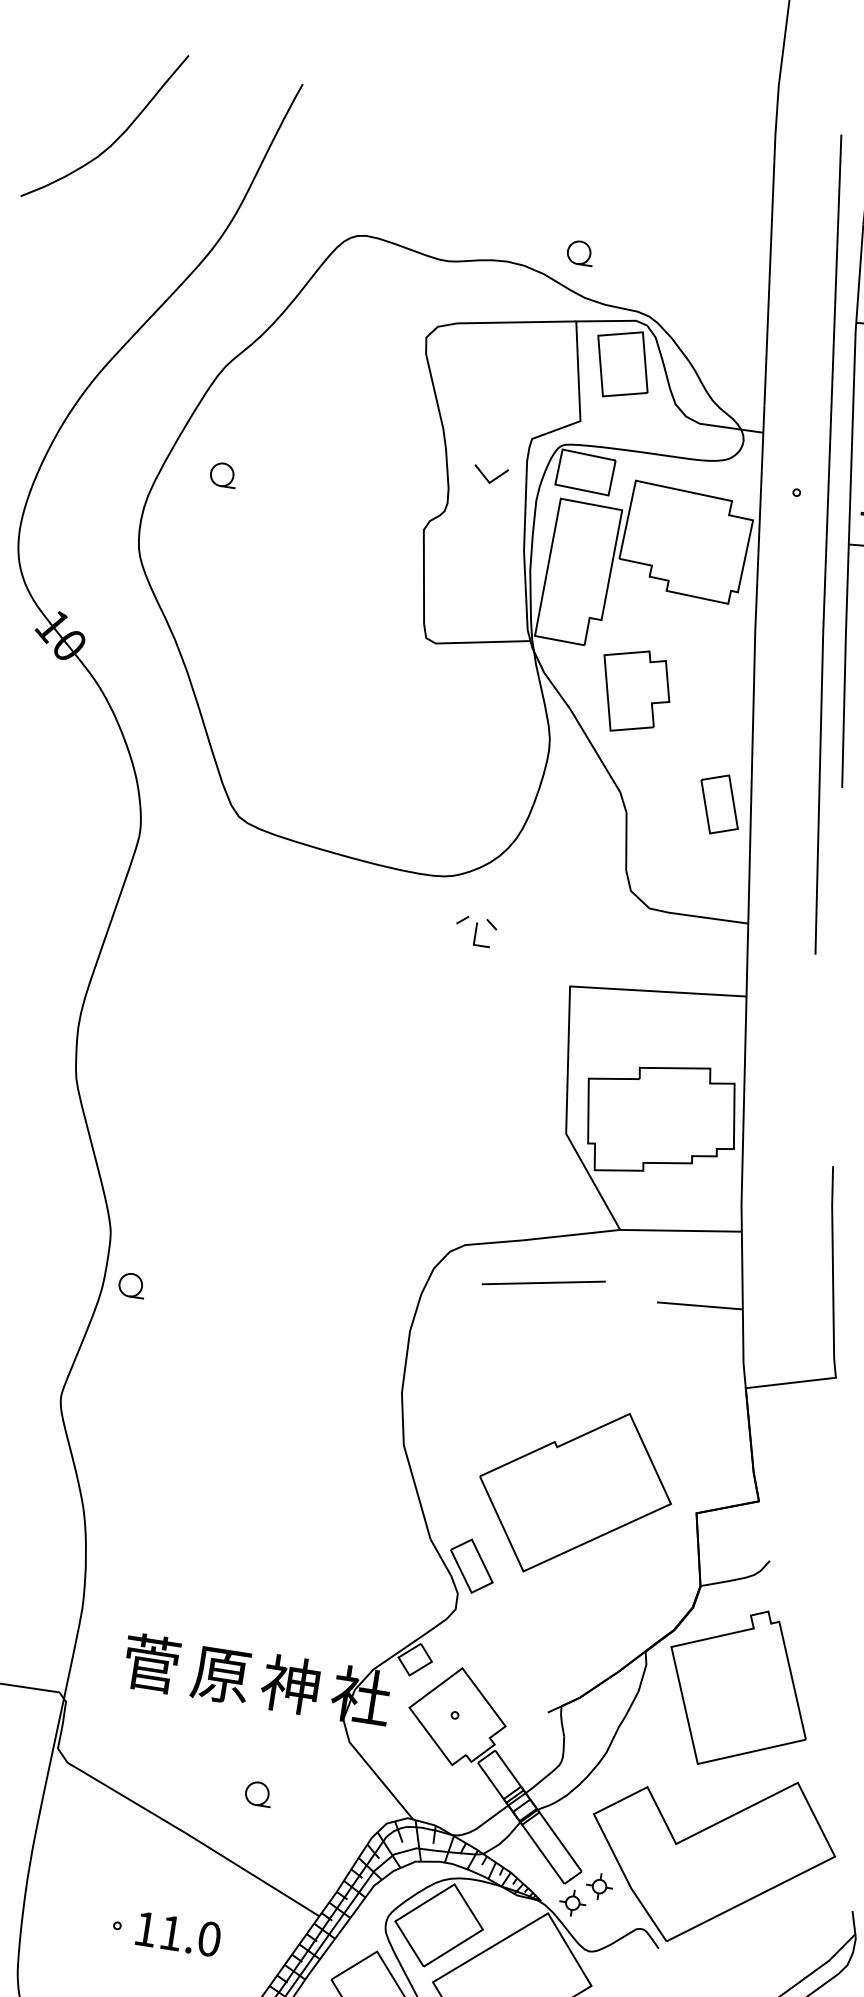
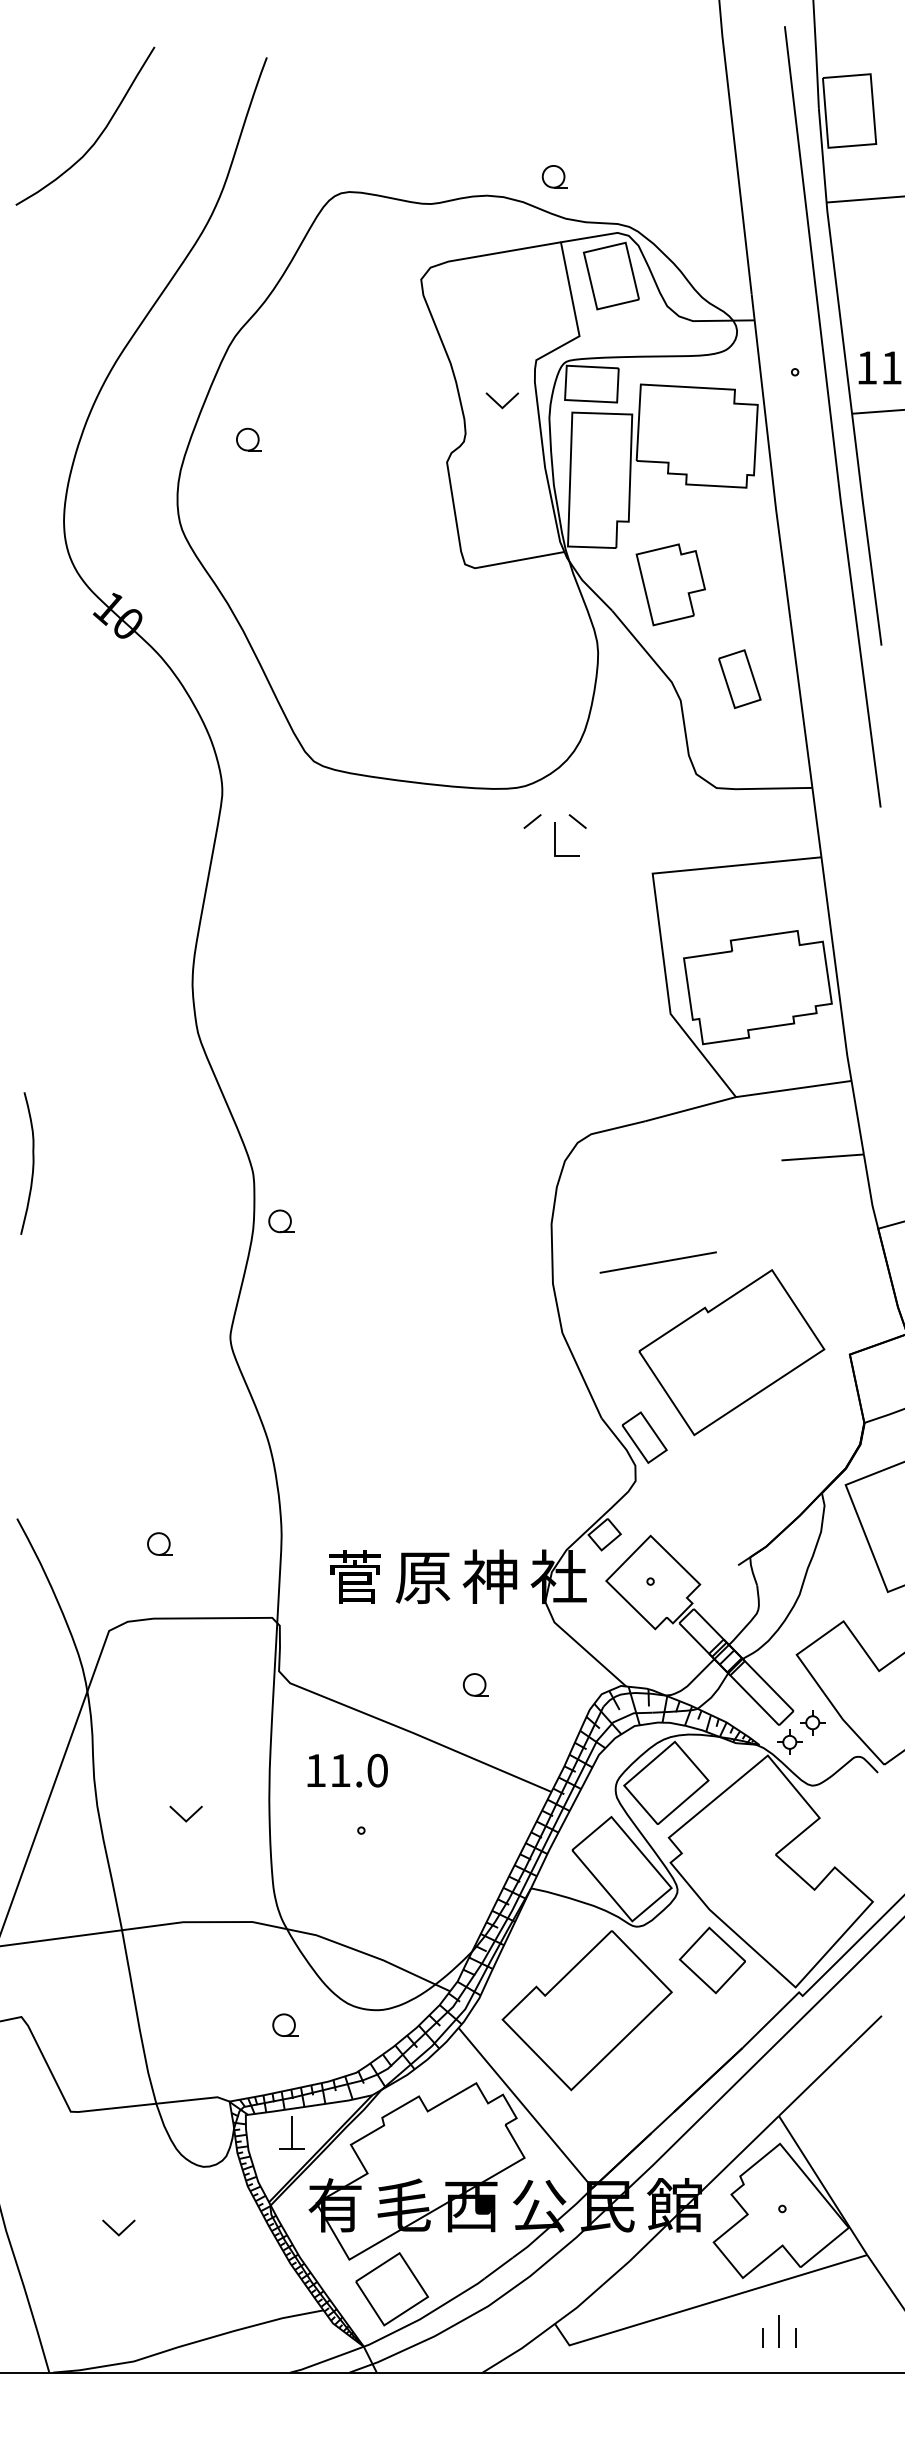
part: (719, 804) -> (739, 679), moved
part: (476, 930) -> (555, 834), size x1.6
line: (543, 1282) -> (657, 1262), moved
text: (178, 1934) -> (347, 1770), moved

